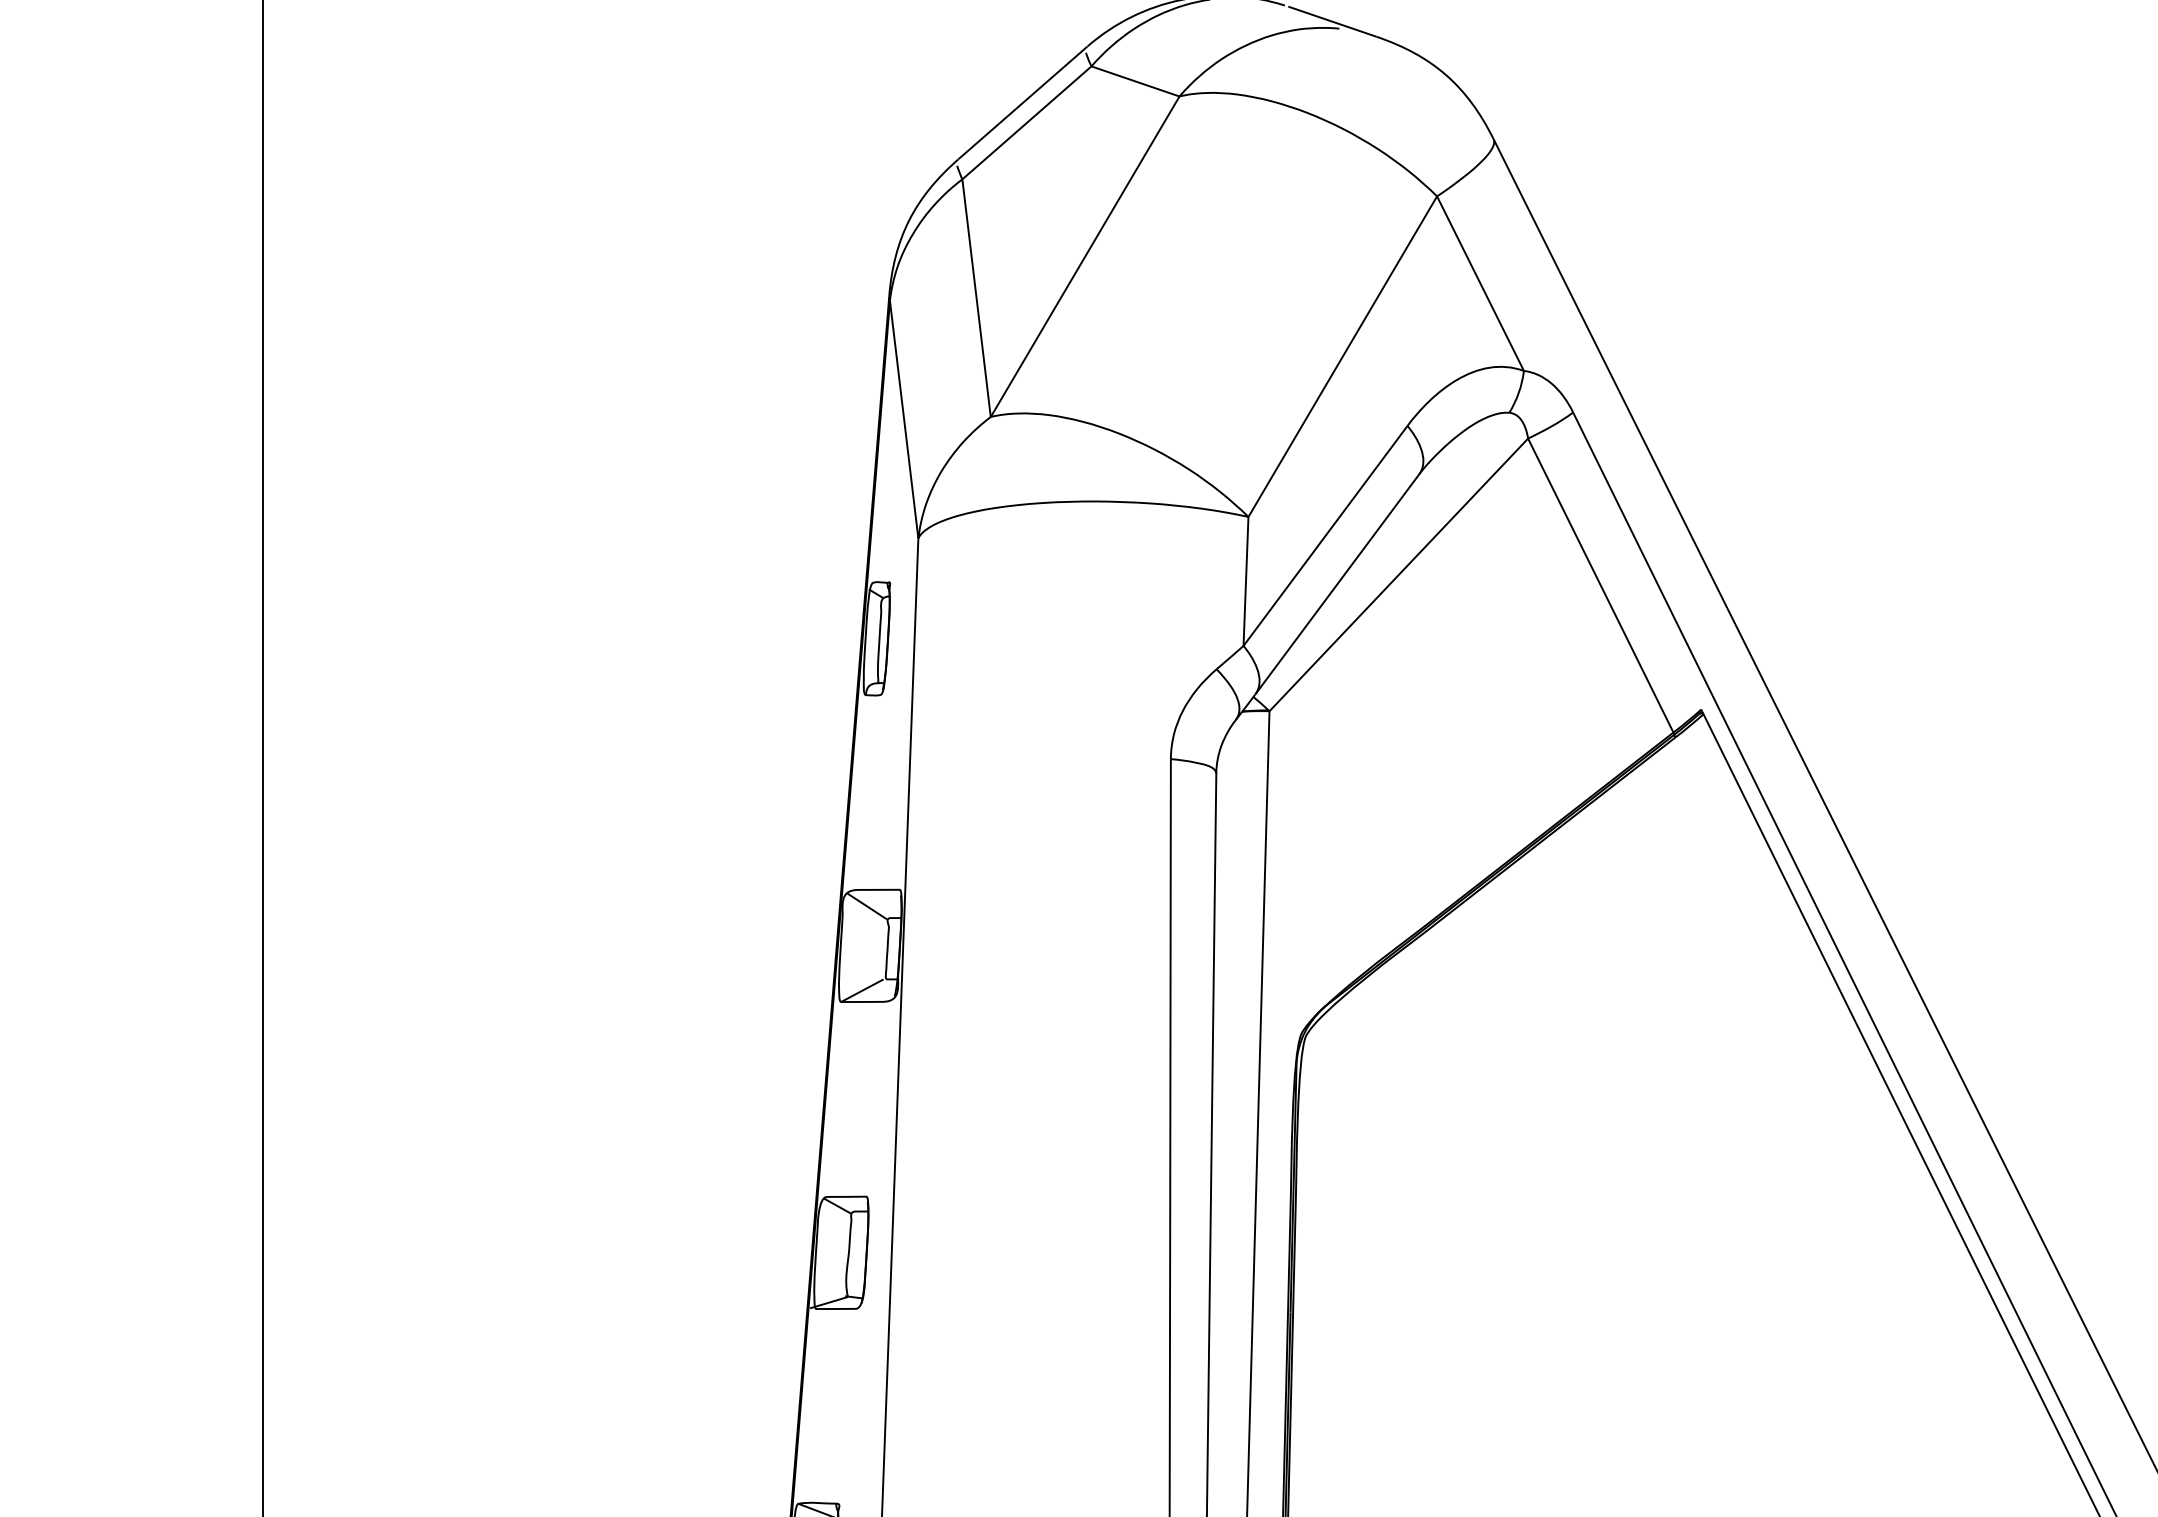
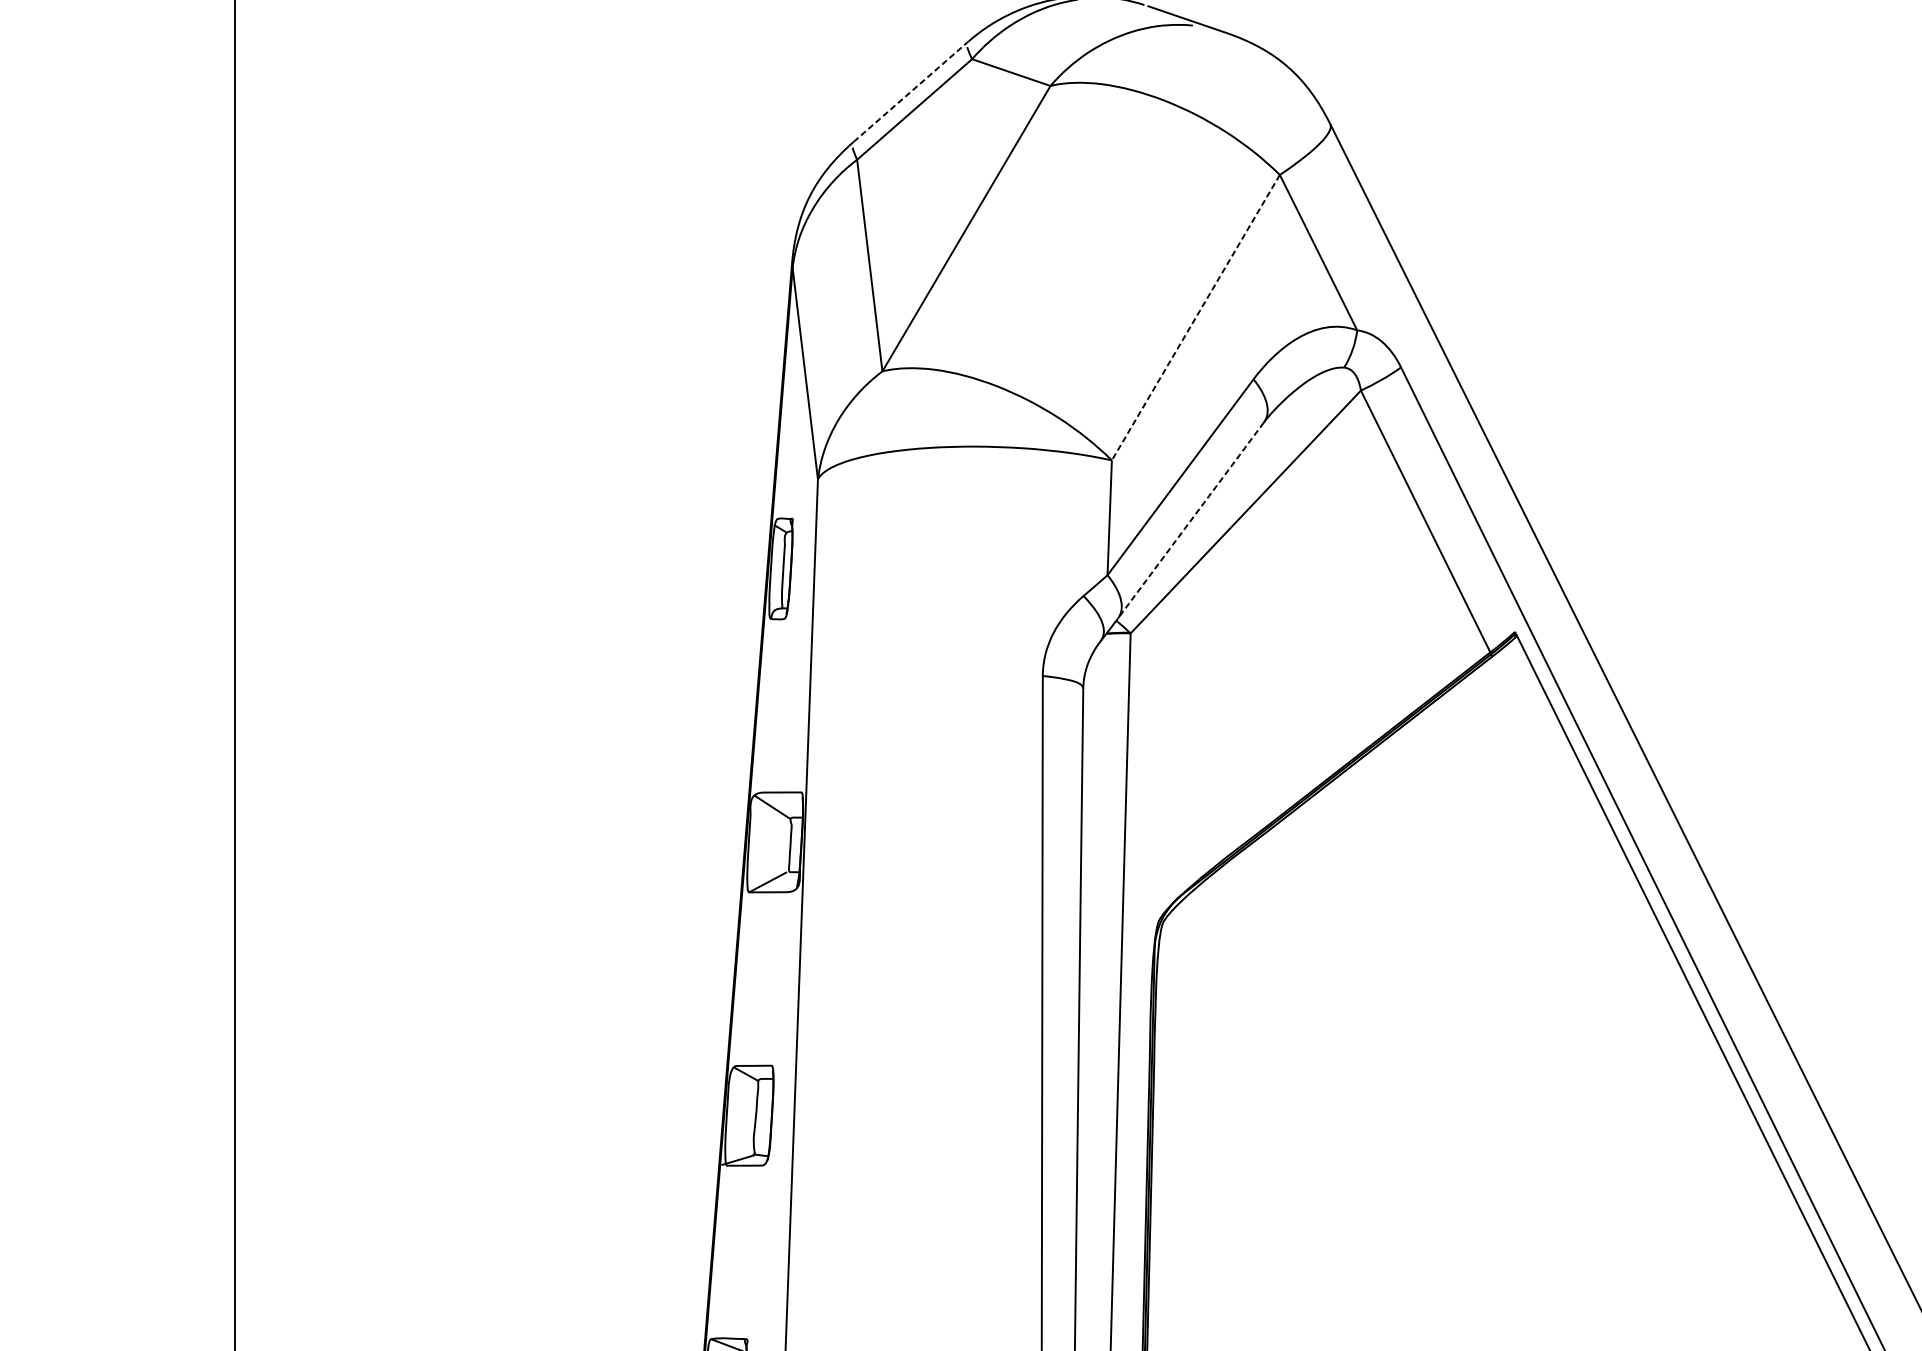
line: (1022, 102) -> (910, 91), solid -> dashed
line: (1342, 356) -> (1195, 317), solid -> dashed
line: (1337, 584) -> (1191, 520), solid -> dashed

